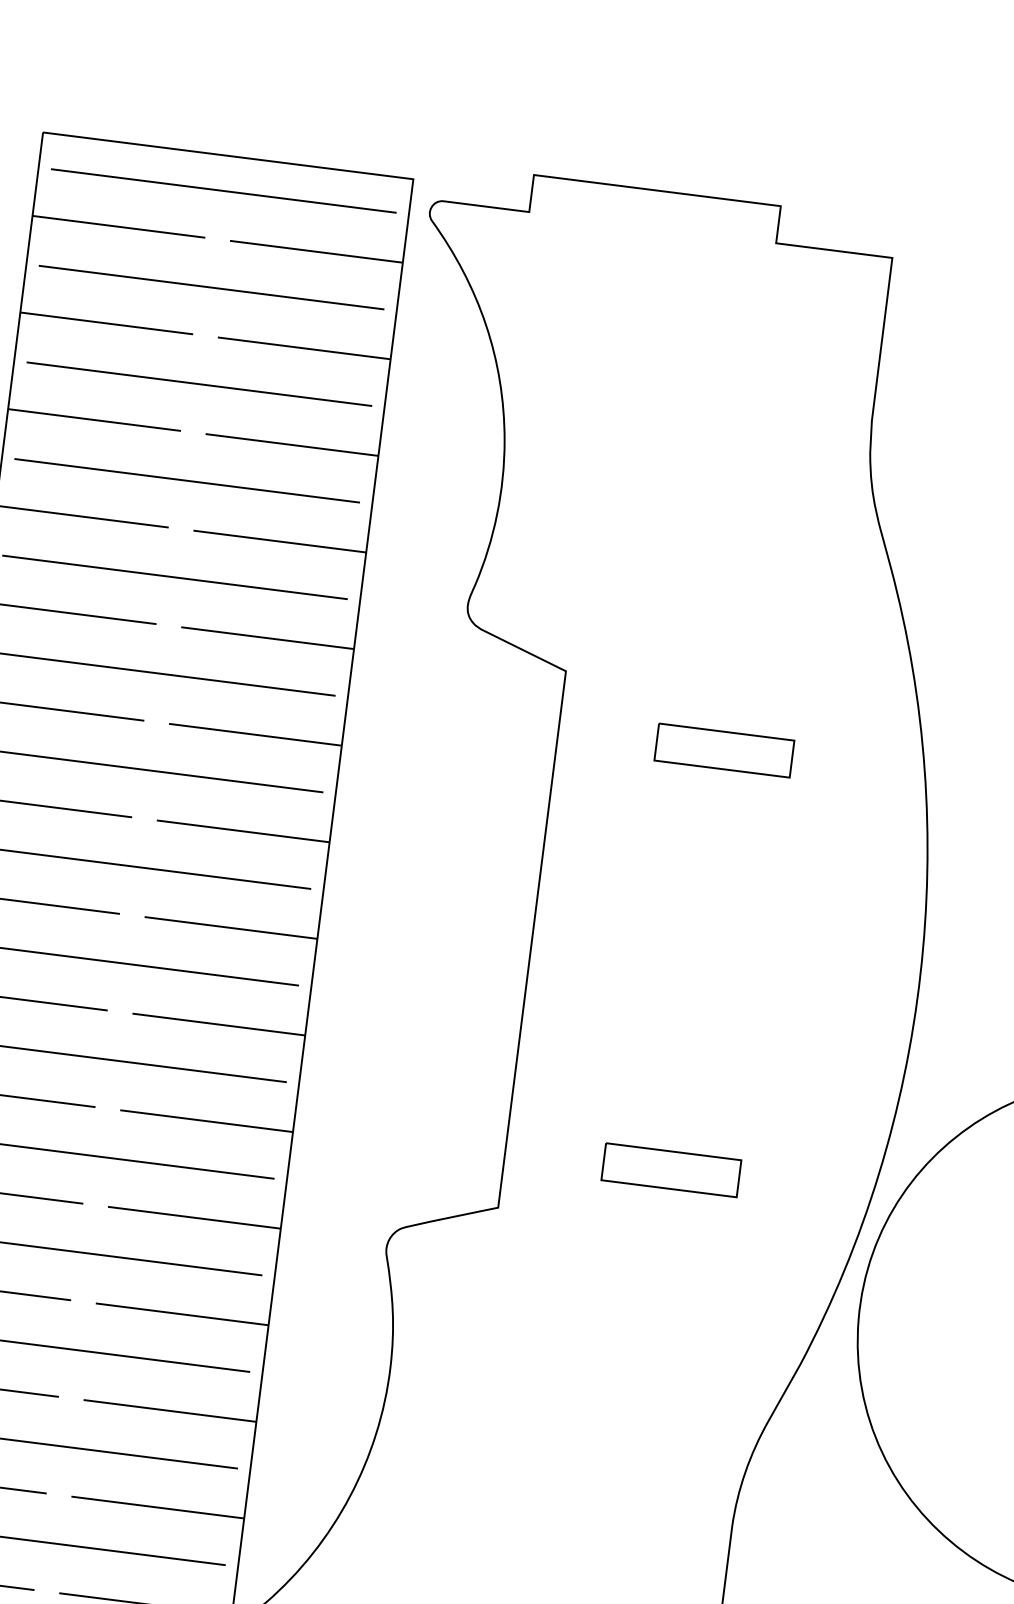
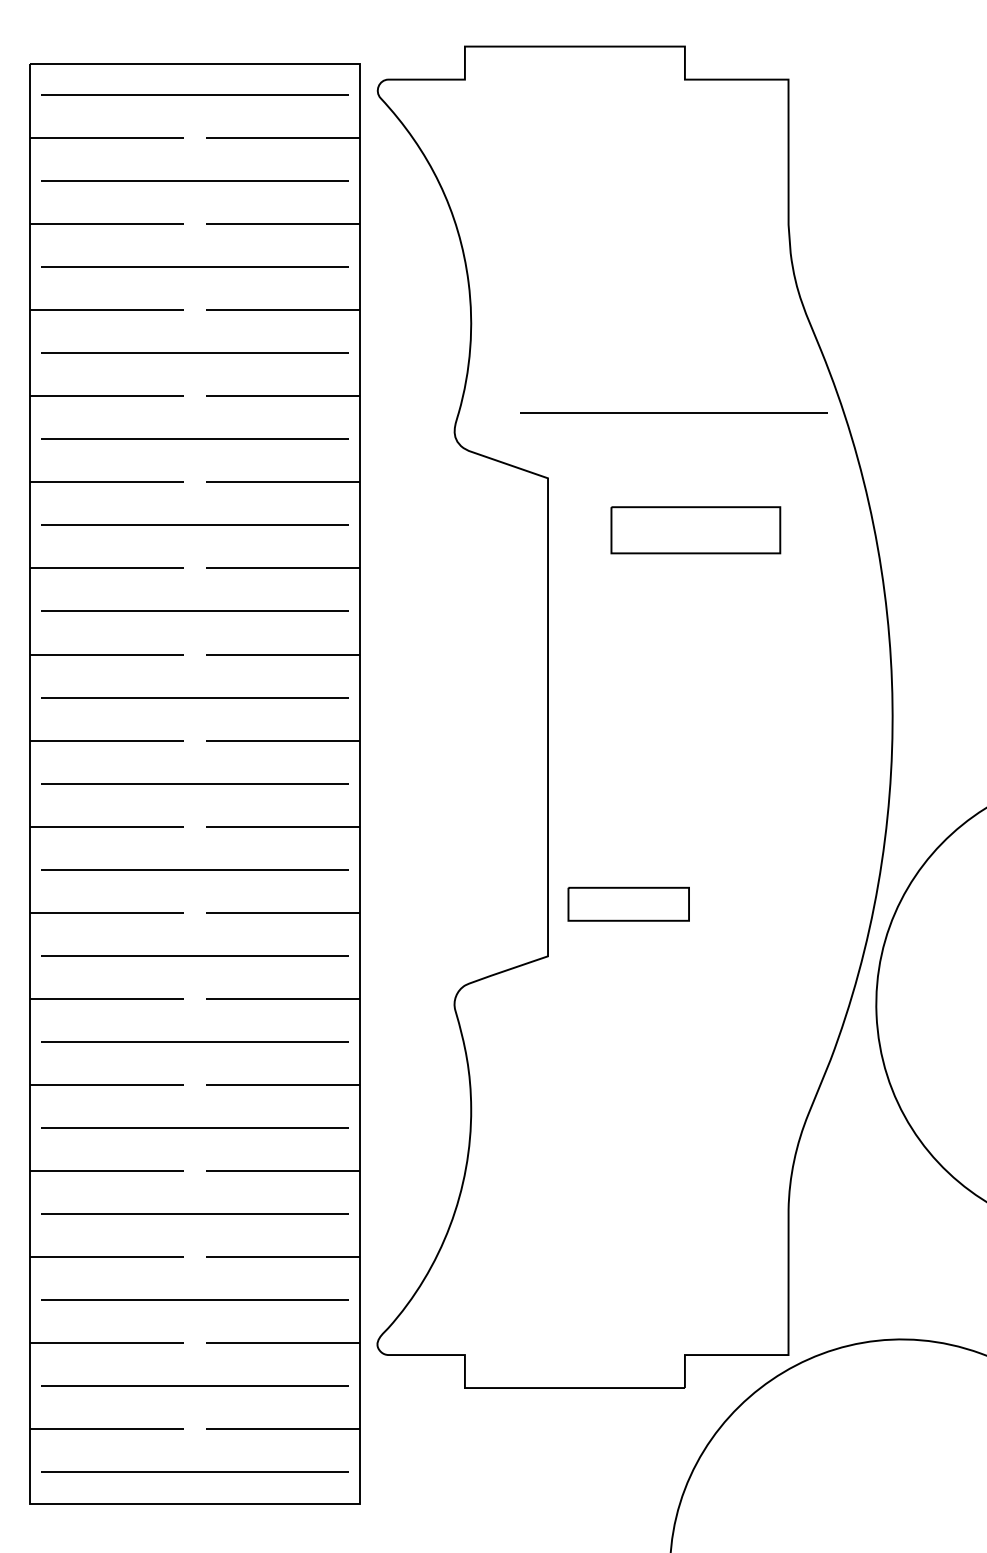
line: (716, 615) -> (673, 412), added
part: (724, 750) -> (695, 530), size x1.4
part: (671, 1169) -> (628, 903), moved

